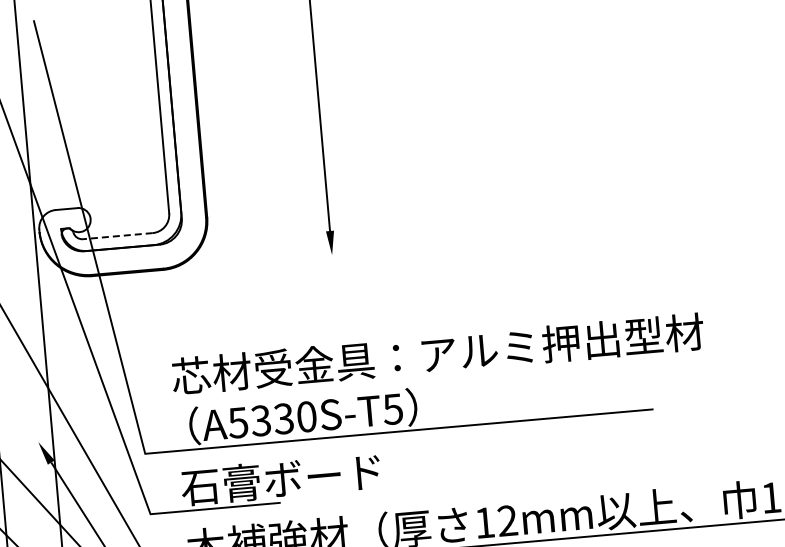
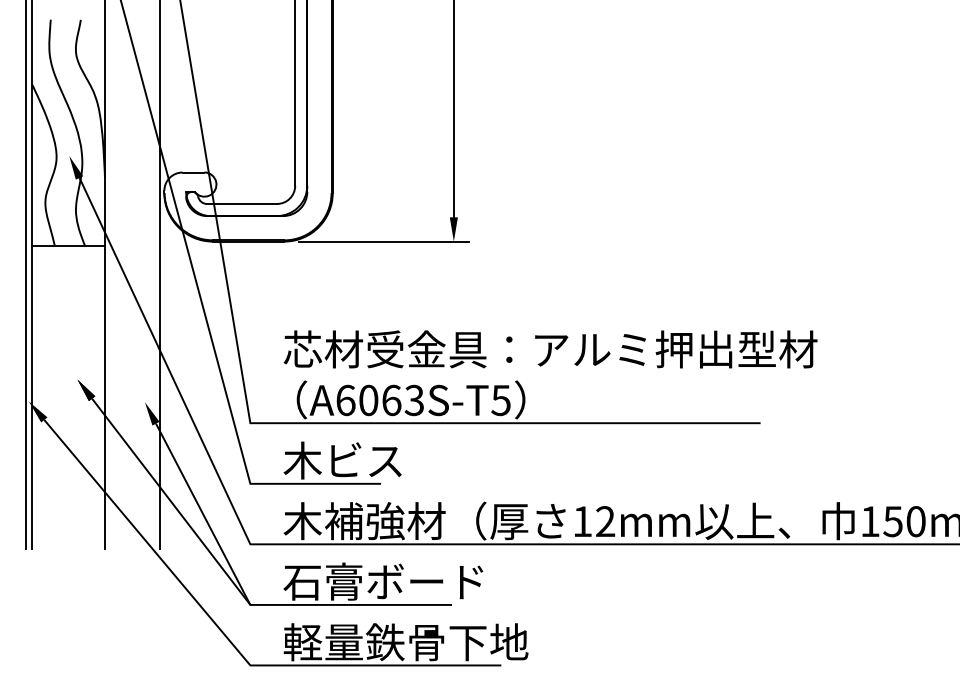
line: (118, 235) -> (242, 203), dashed -> solid
line: (263, 261) -> (384, 241), added
text: (271, 419) -> (379, 400), A5330S-T5 -> A6063S-T5
text: (281, 479) -> (383, 460), 石膏ボード -> 木ビス

